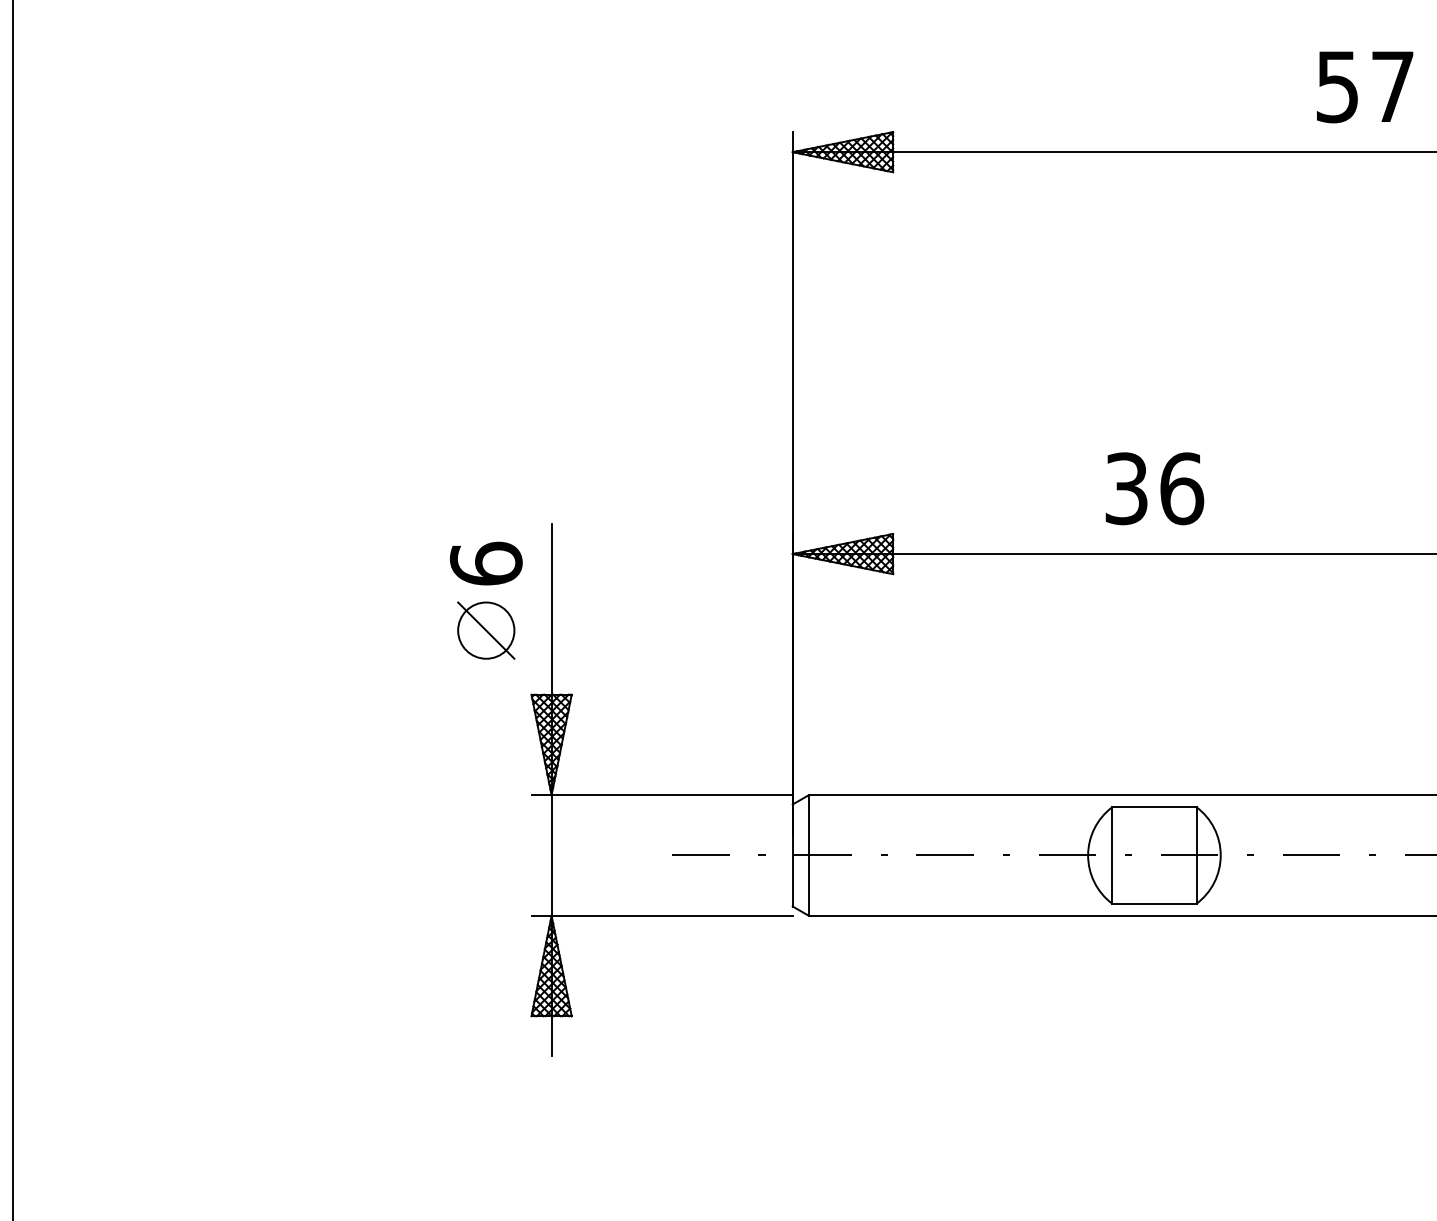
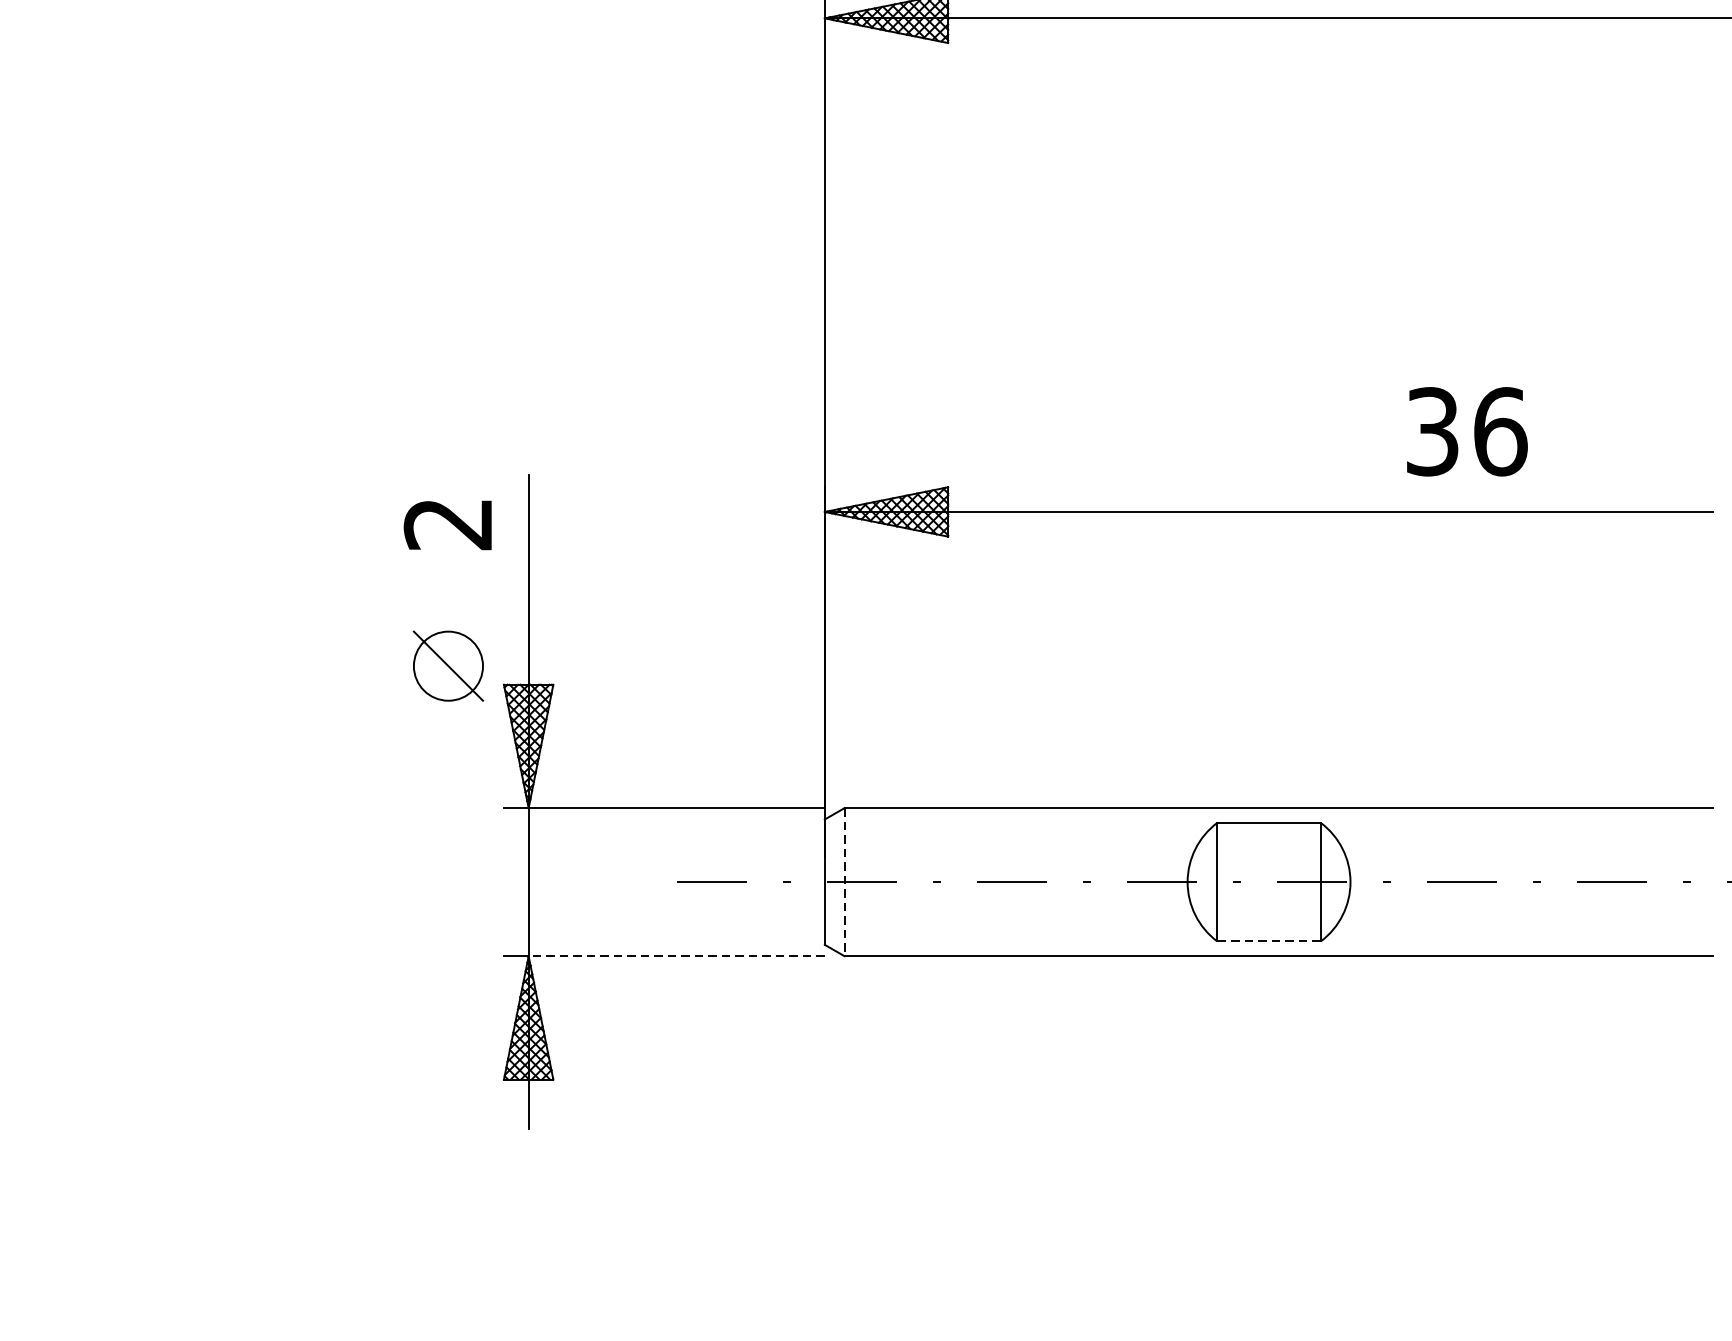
text: (1154, 488) -> (1466, 431), moved
text: (485, 563) -> (447, 523), 6 -> 2
part: (486, 630) -> (448, 666), moved
line: (808, 855) -> (844, 882), solid -> dashed
line: (1153, 903) -> (1267, 941), solid -> dashed
line: (672, 915) -> (677, 955), solid -> dashed

